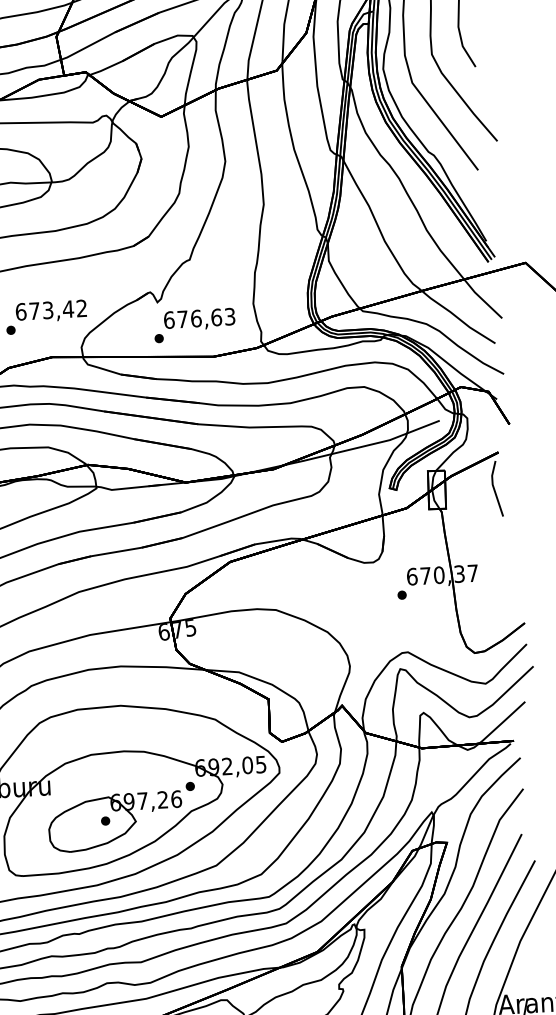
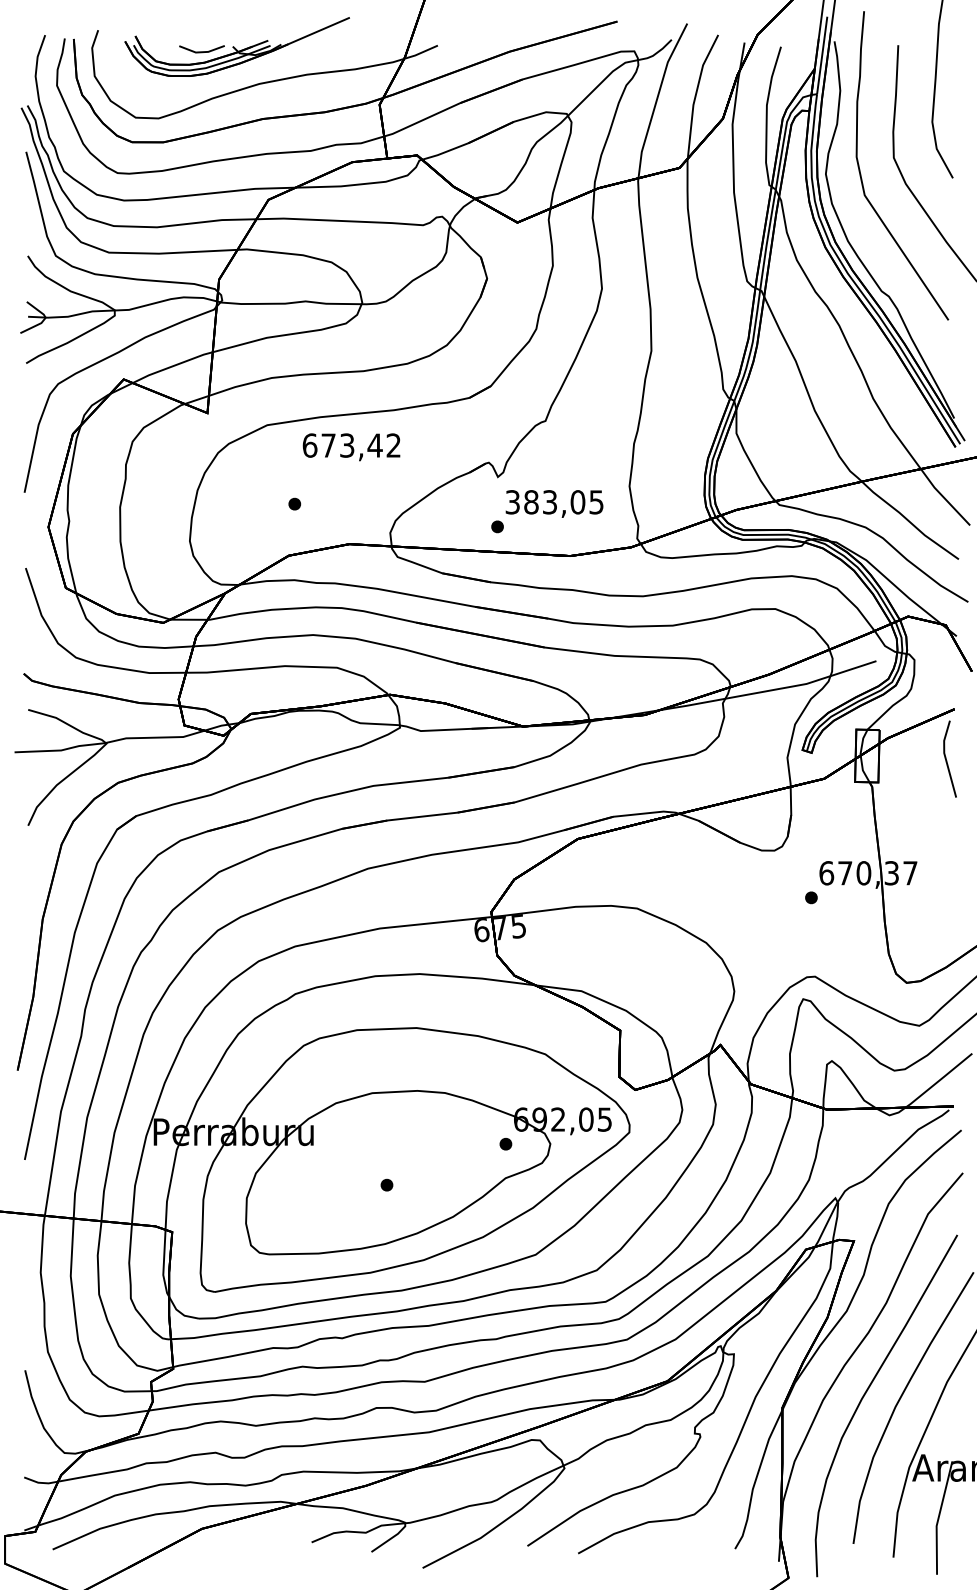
text: (51, 311) -> (351, 447), moved
text: (199, 318) -> (554, 502), 676,63 -> 383,05
part: (115, 821) -> (400, 1186), removed

